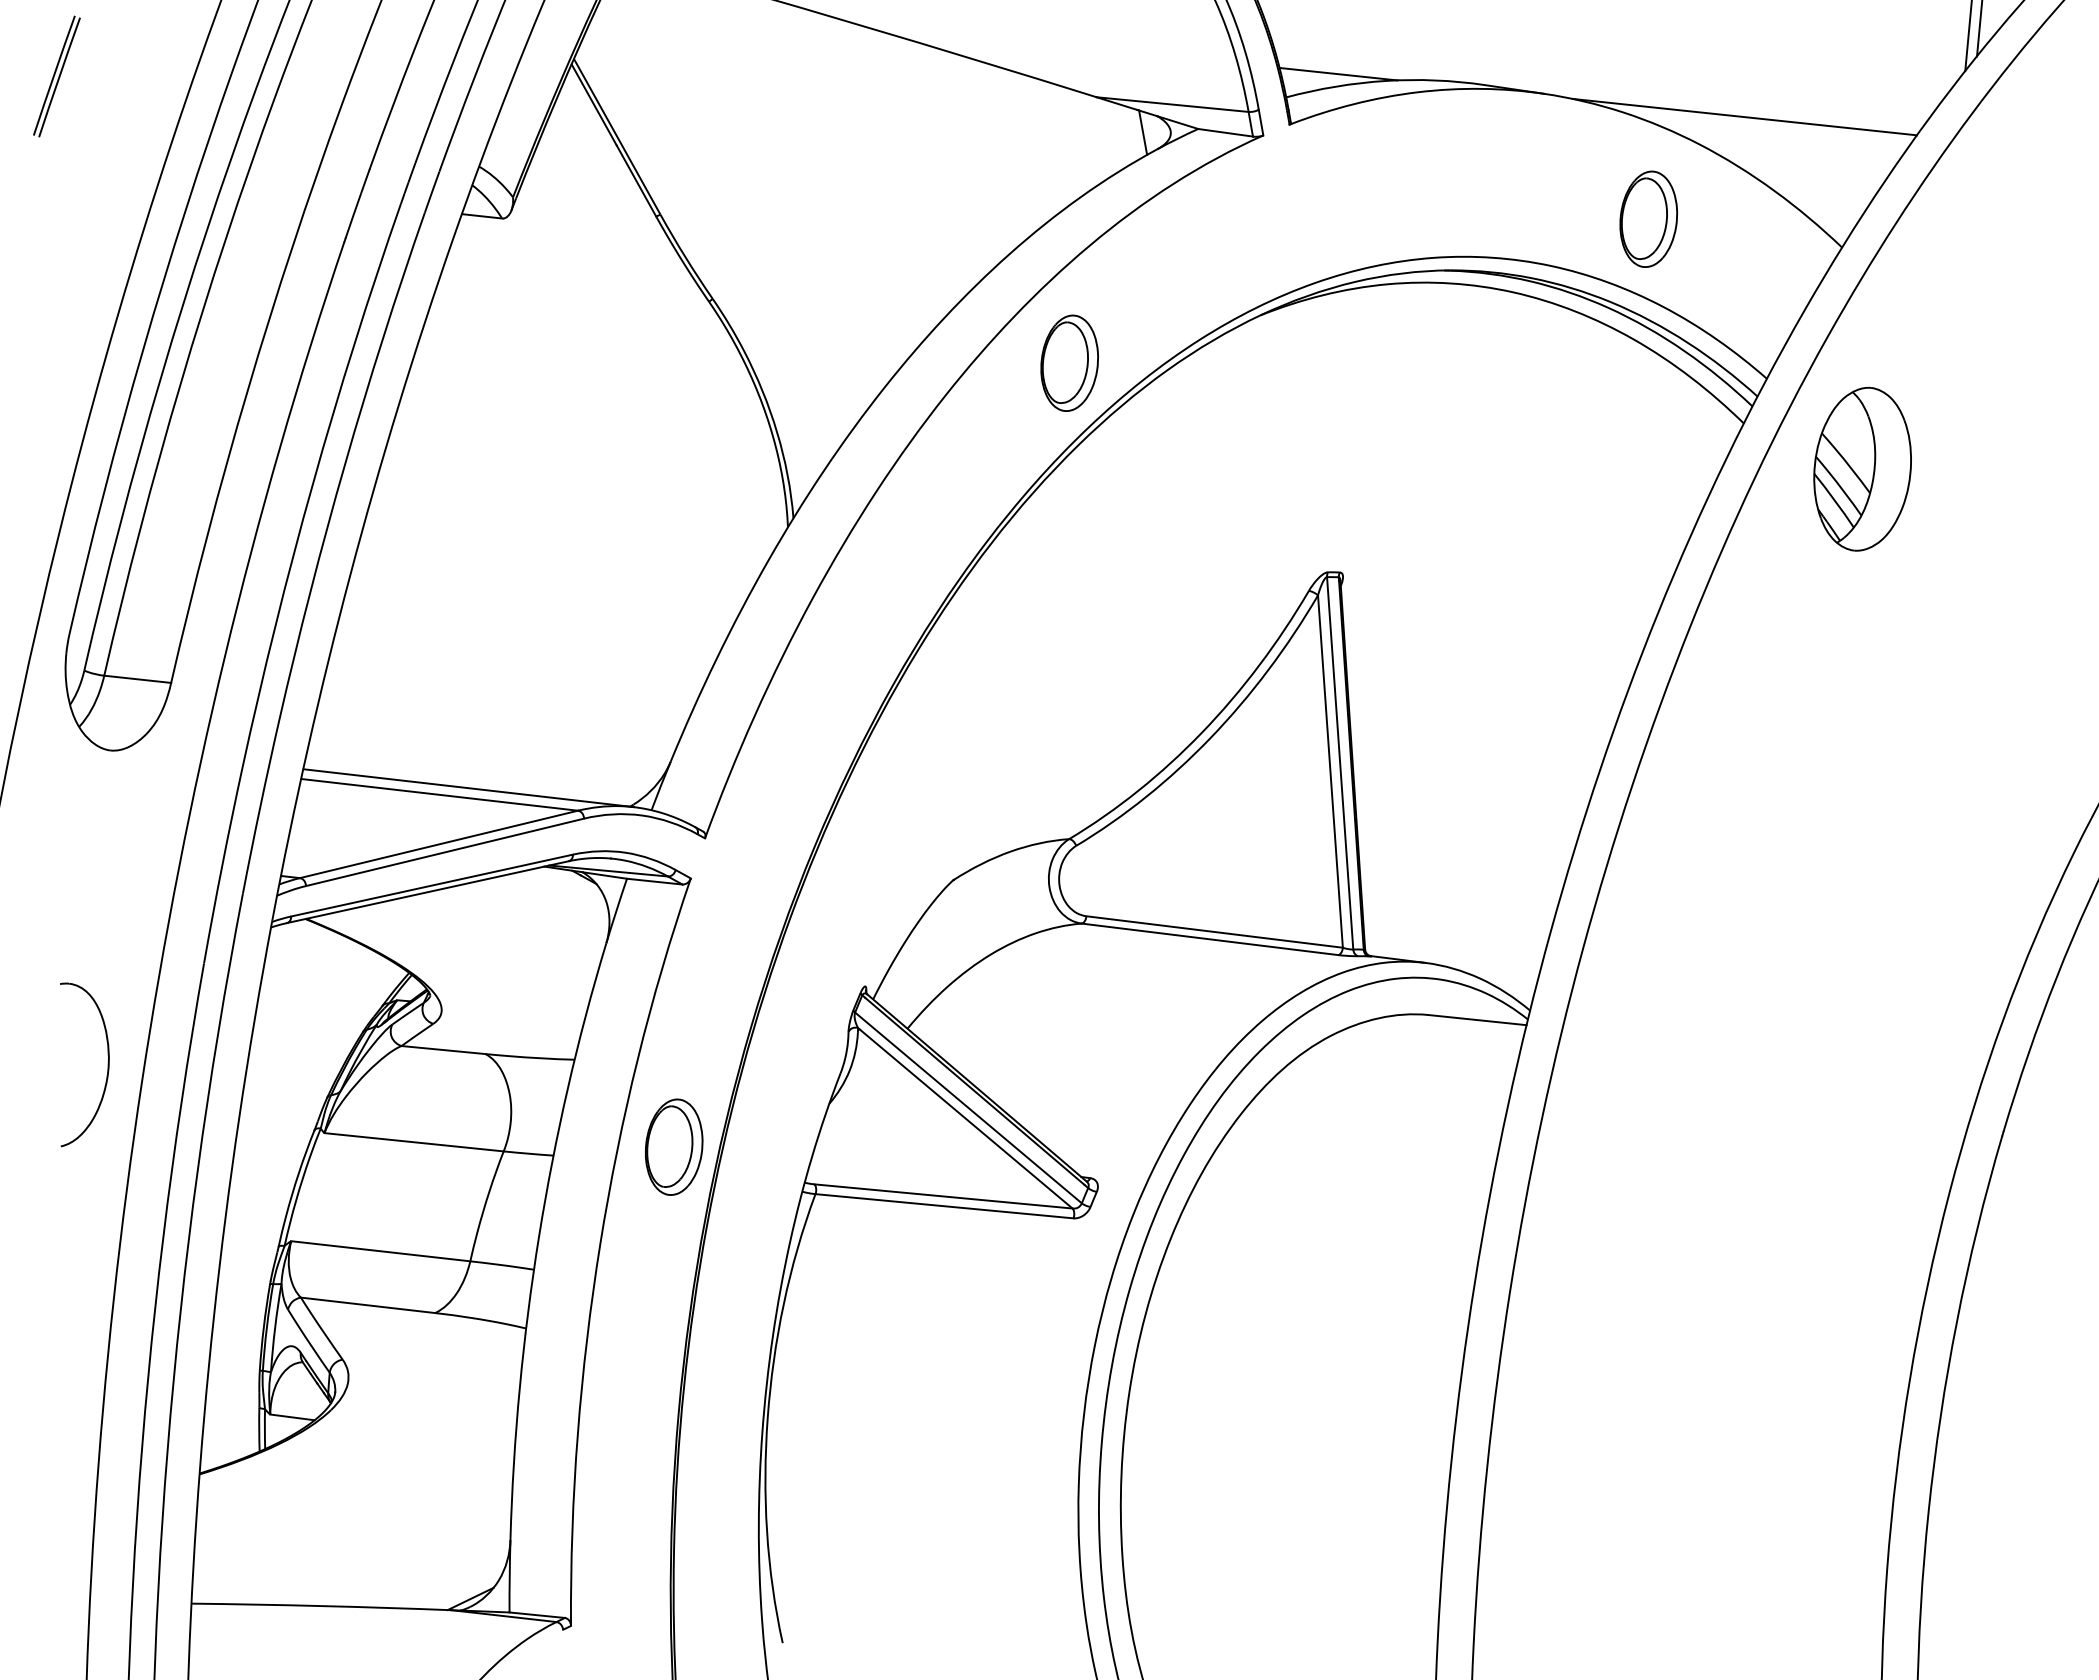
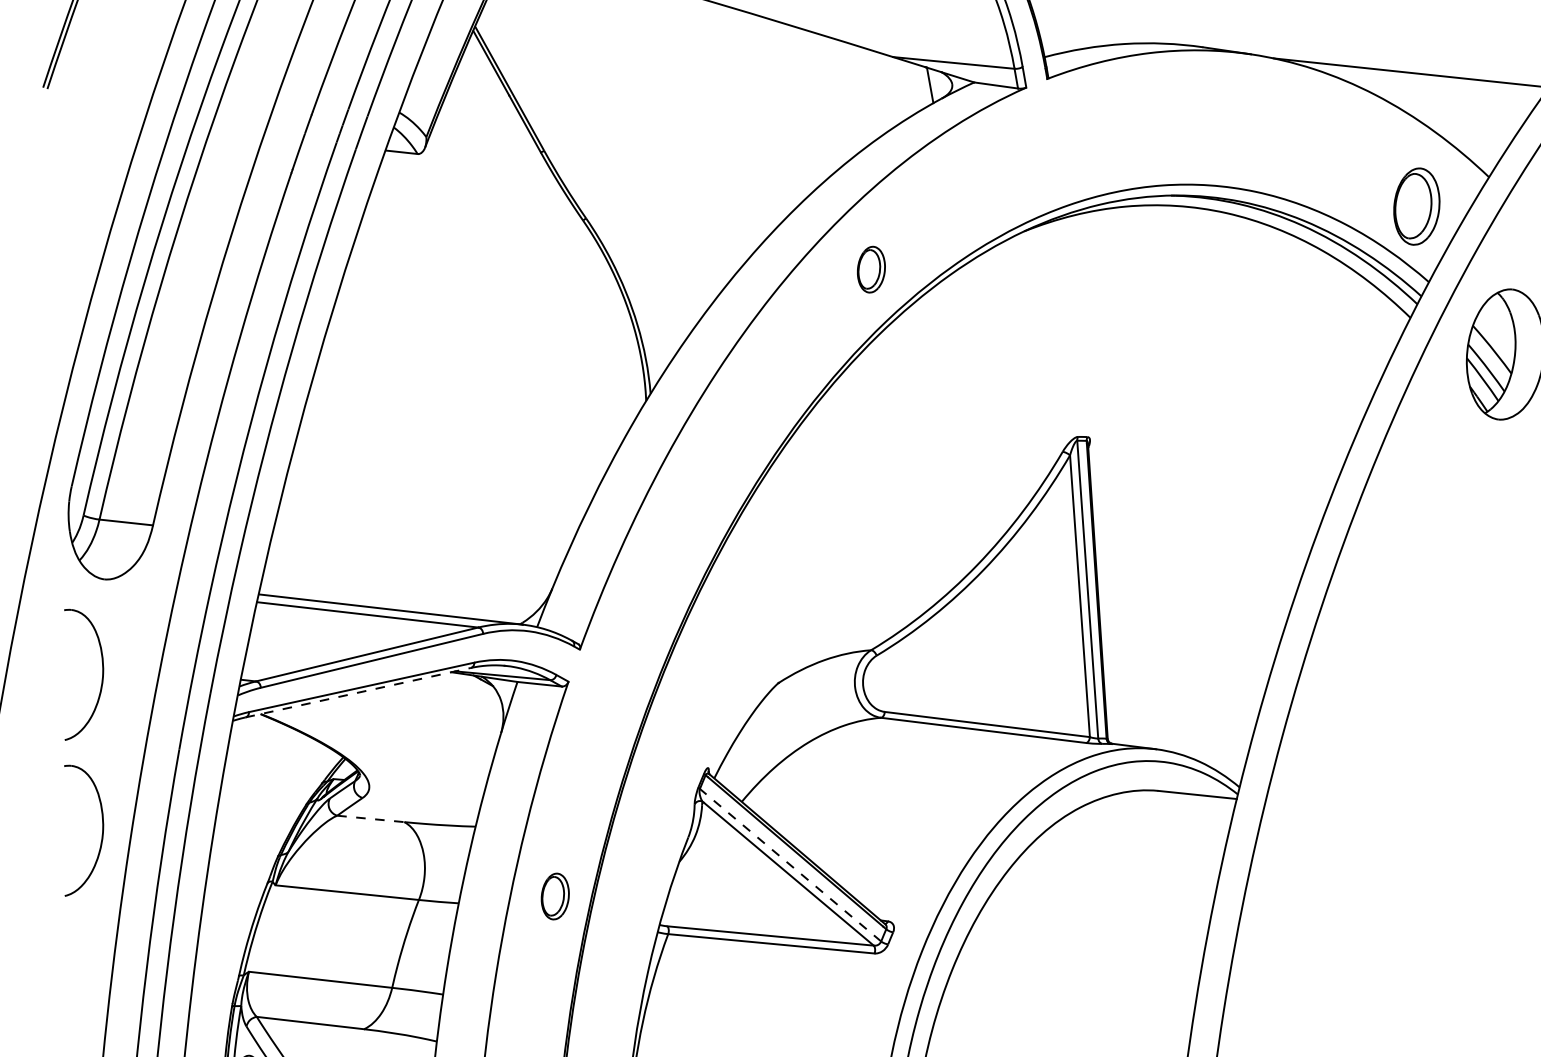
line: (1338, 73) -> (1086, 38), removed
part: (1648, 218) -> (1416, 205), moved
part: (1069, 362) -> (871, 269), size x0.6
part: (107, 869) -> (102, 674), added
line: (428, 892) -> (358, 692), solid -> dashed
line: (444, 1050) -> (371, 819), solid -> dashed
line: (968, 1107) -> (790, 864), solid -> dashed
part: (674, 1146) -> (555, 896), size x0.6

